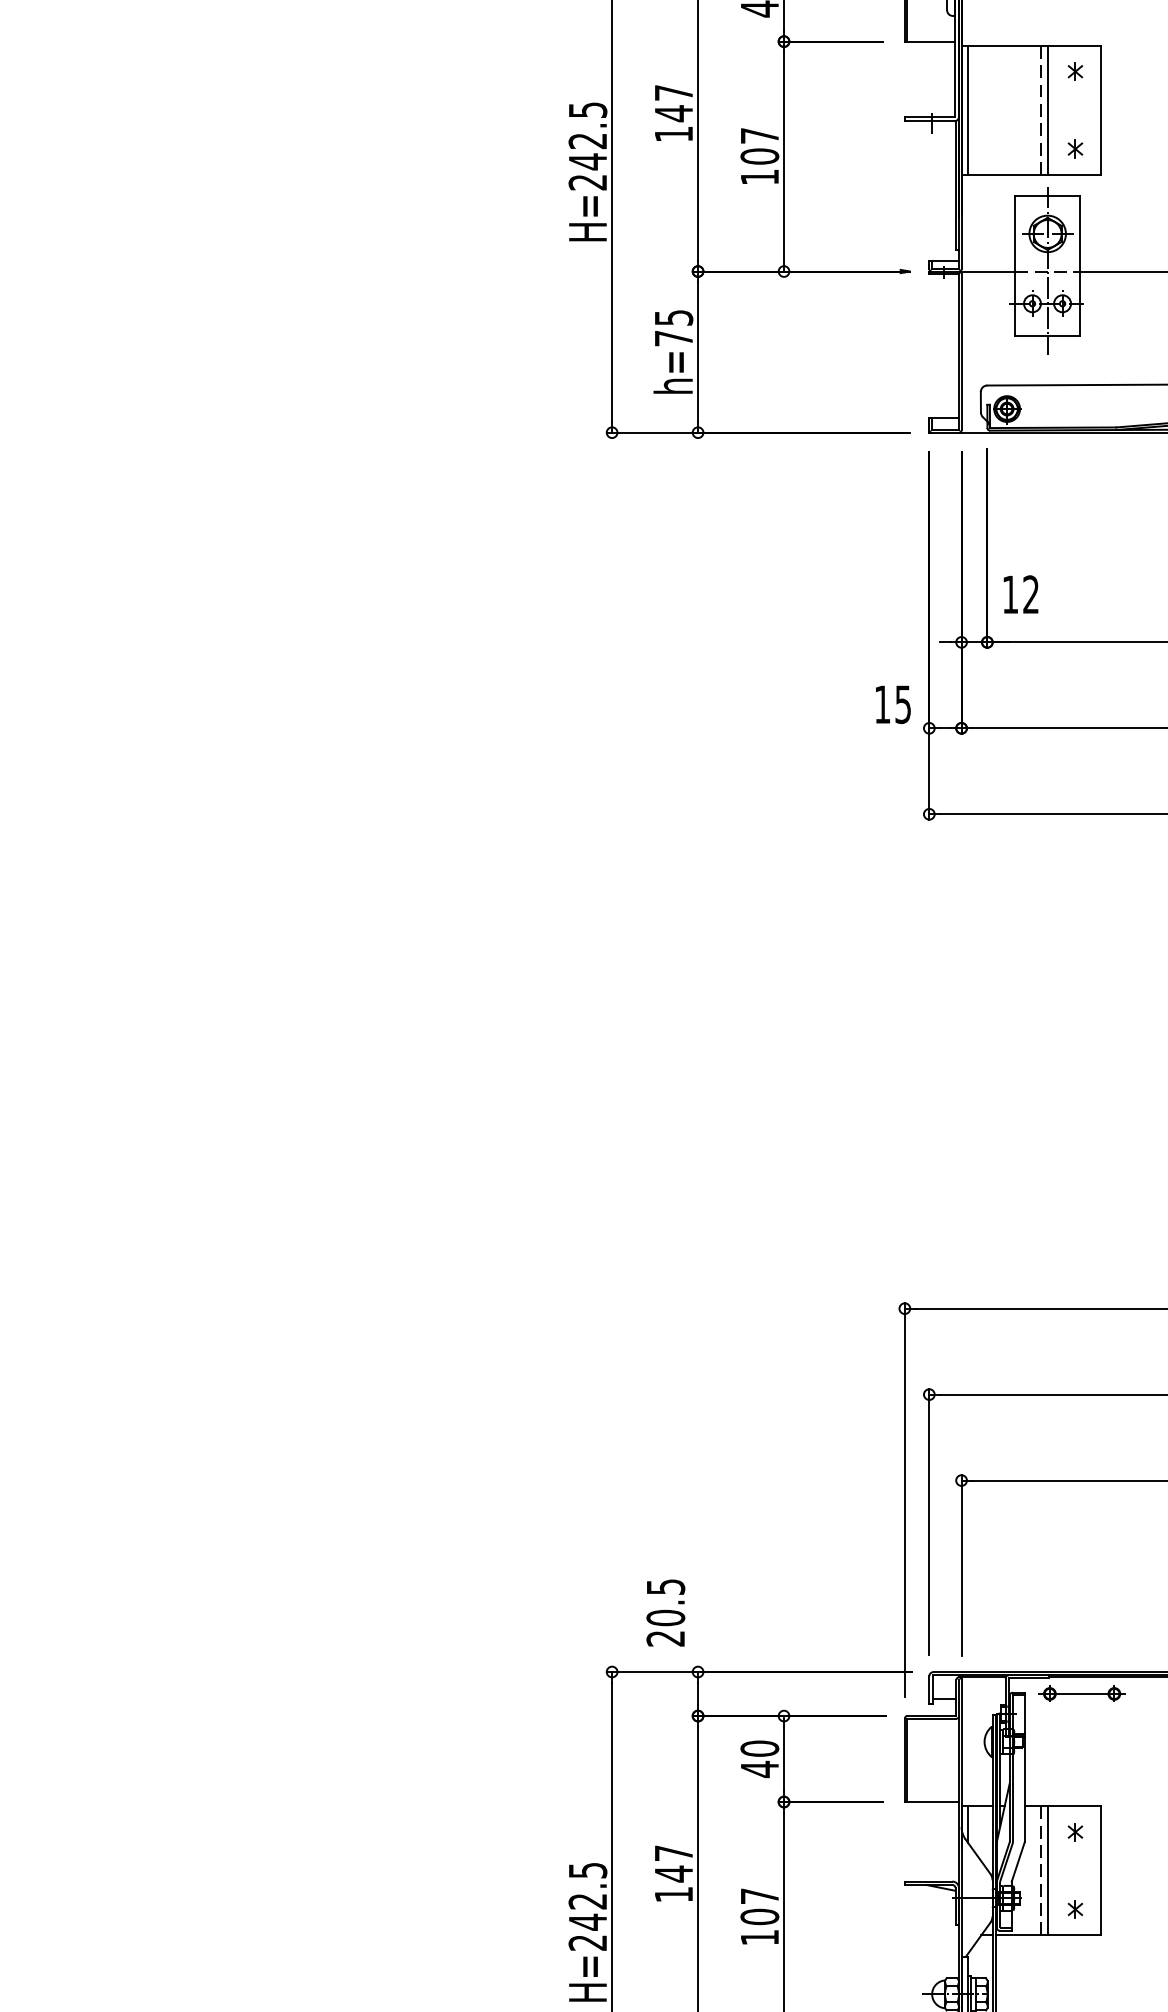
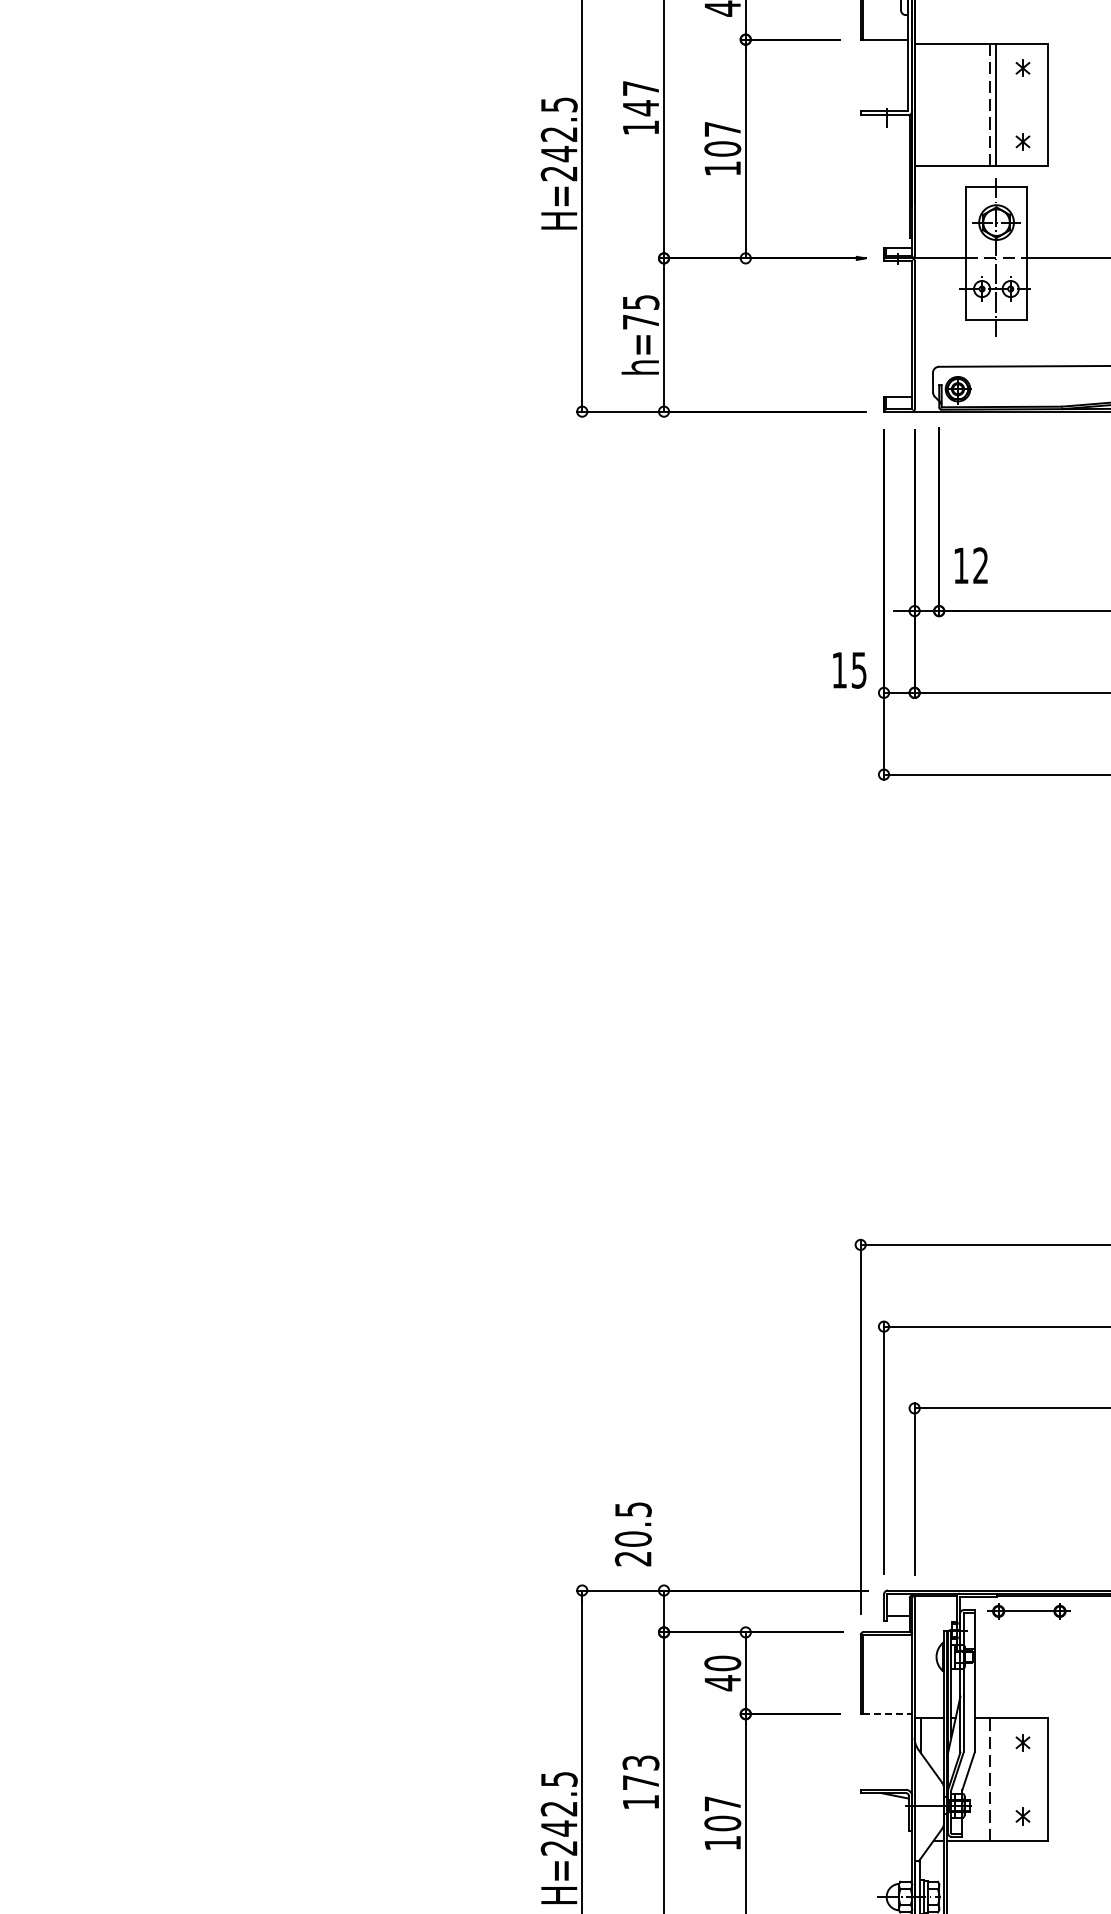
line: (967, 109) -> (920, 104), removed
line: (933, 1802) -> (887, 1714), solid -> dashed
text: (673, 1863) -> (640, 1772), 147 -> 173
line: (1047, 1870) -> (996, 1779), removed

